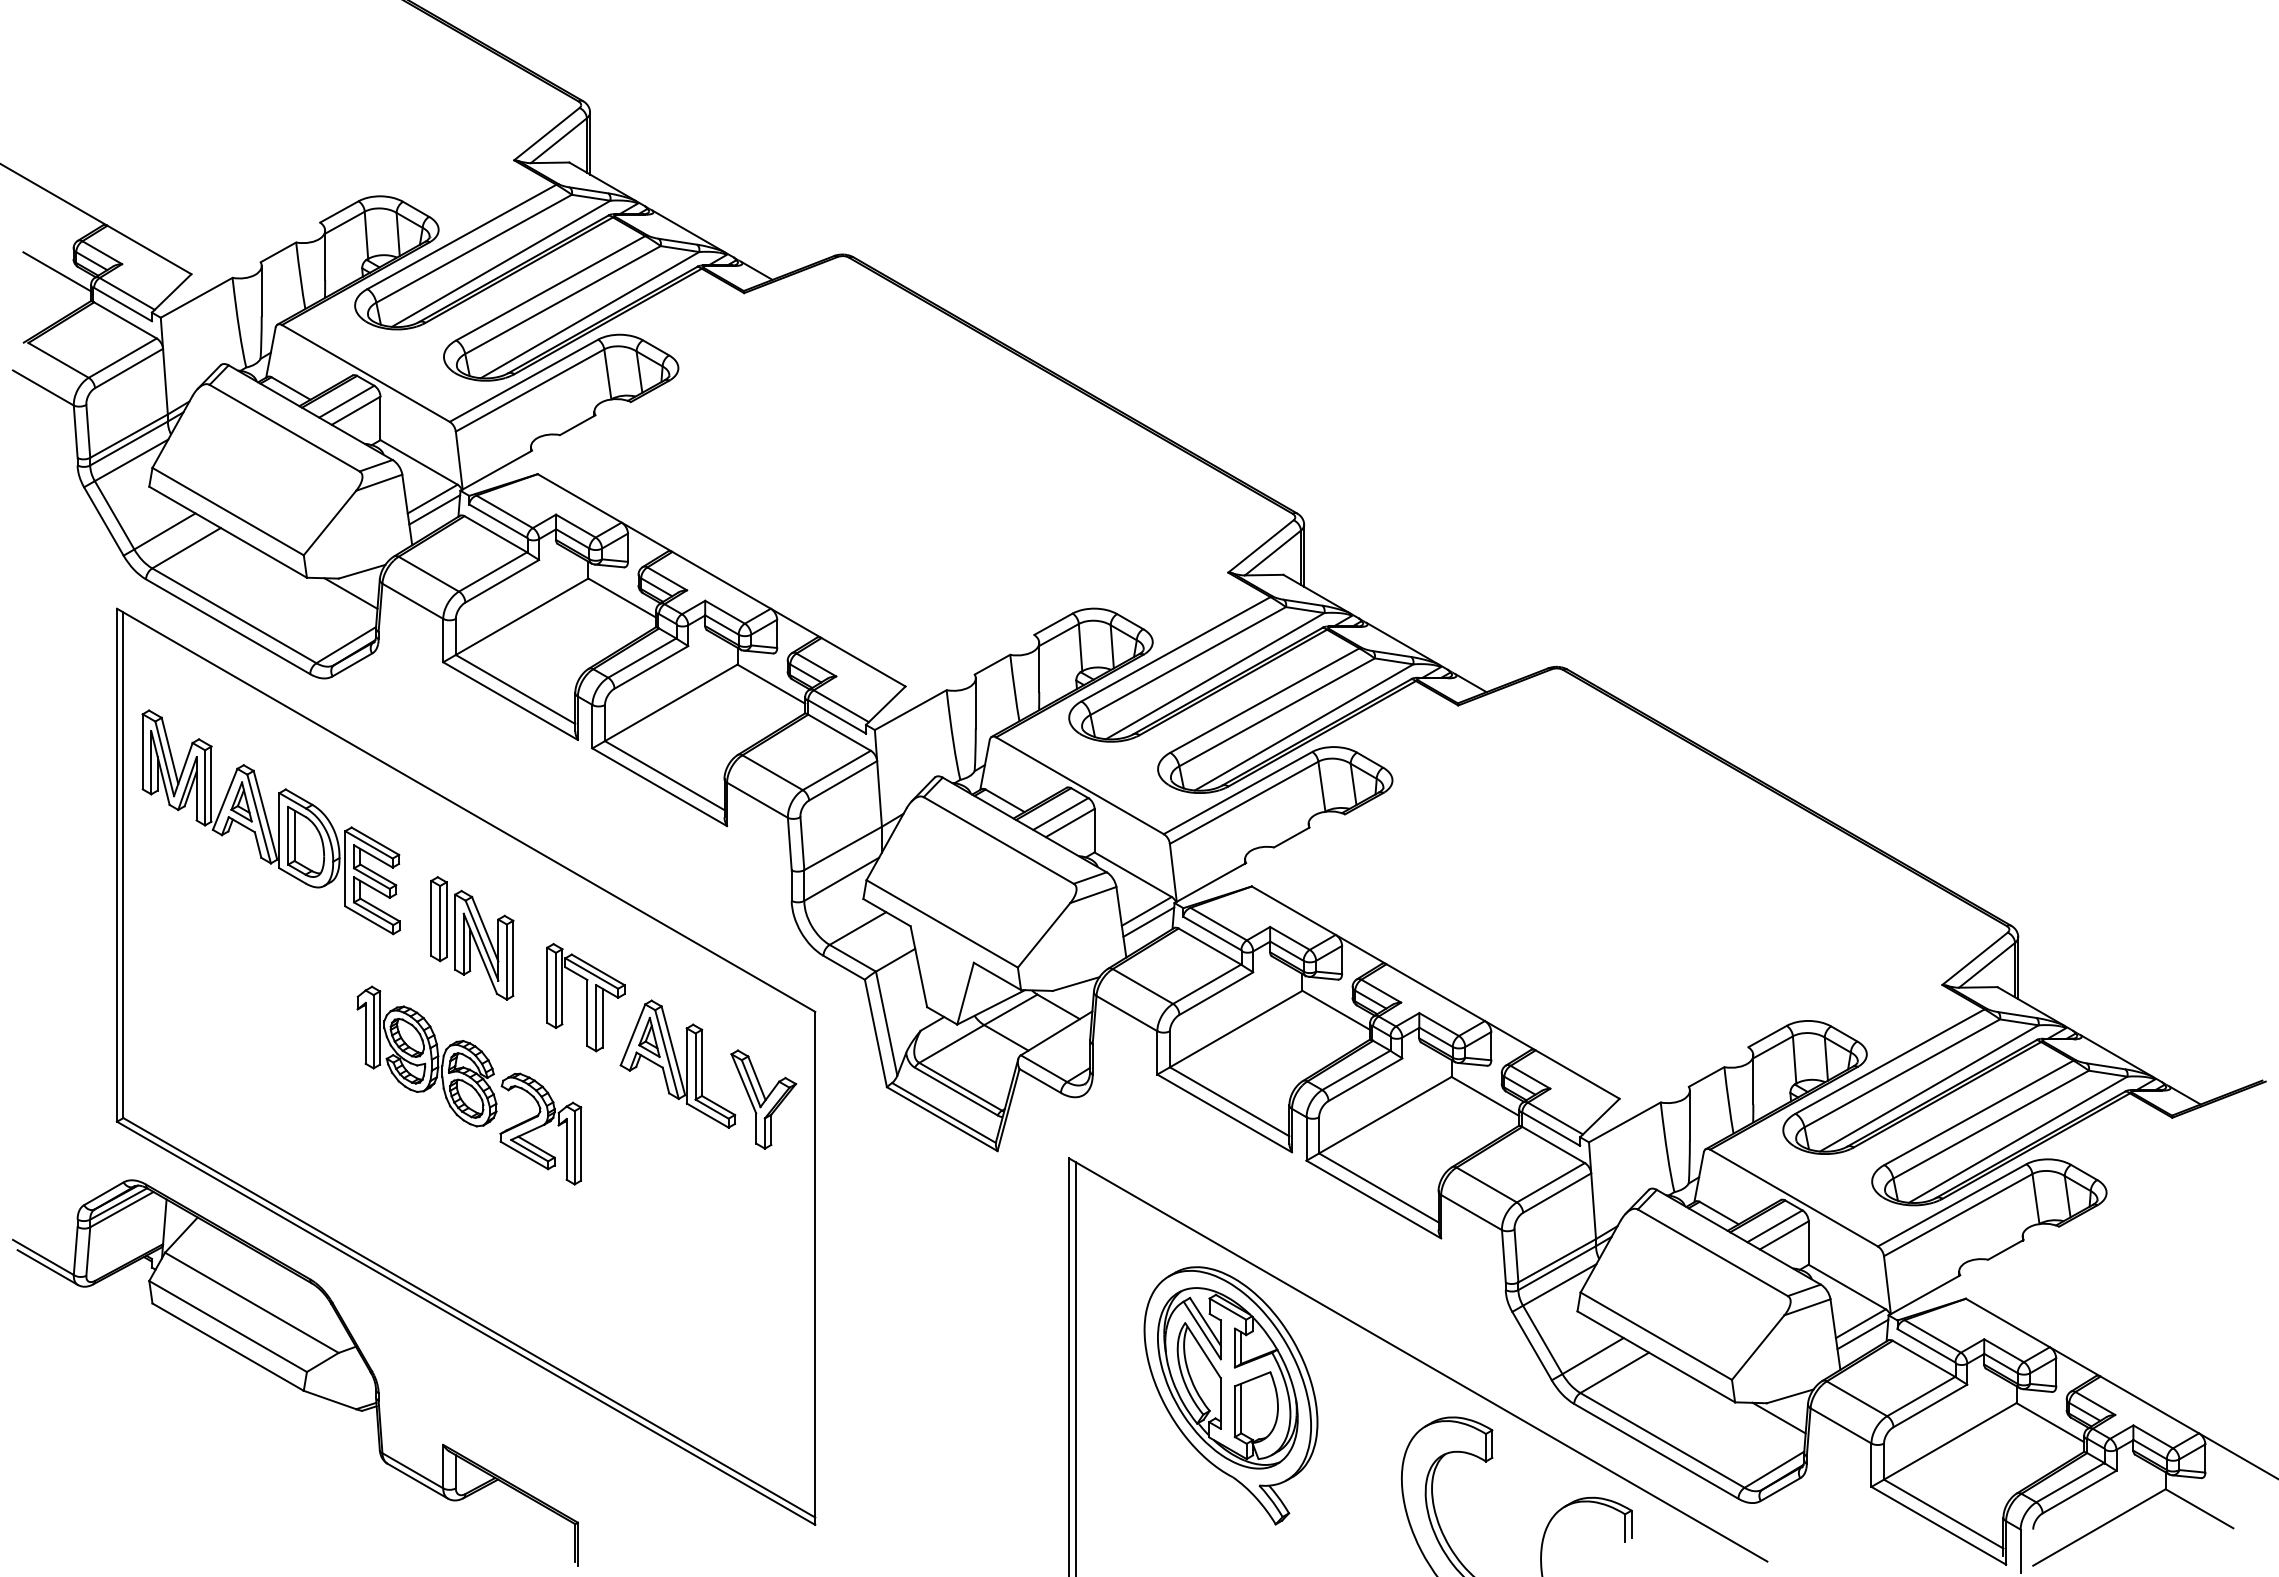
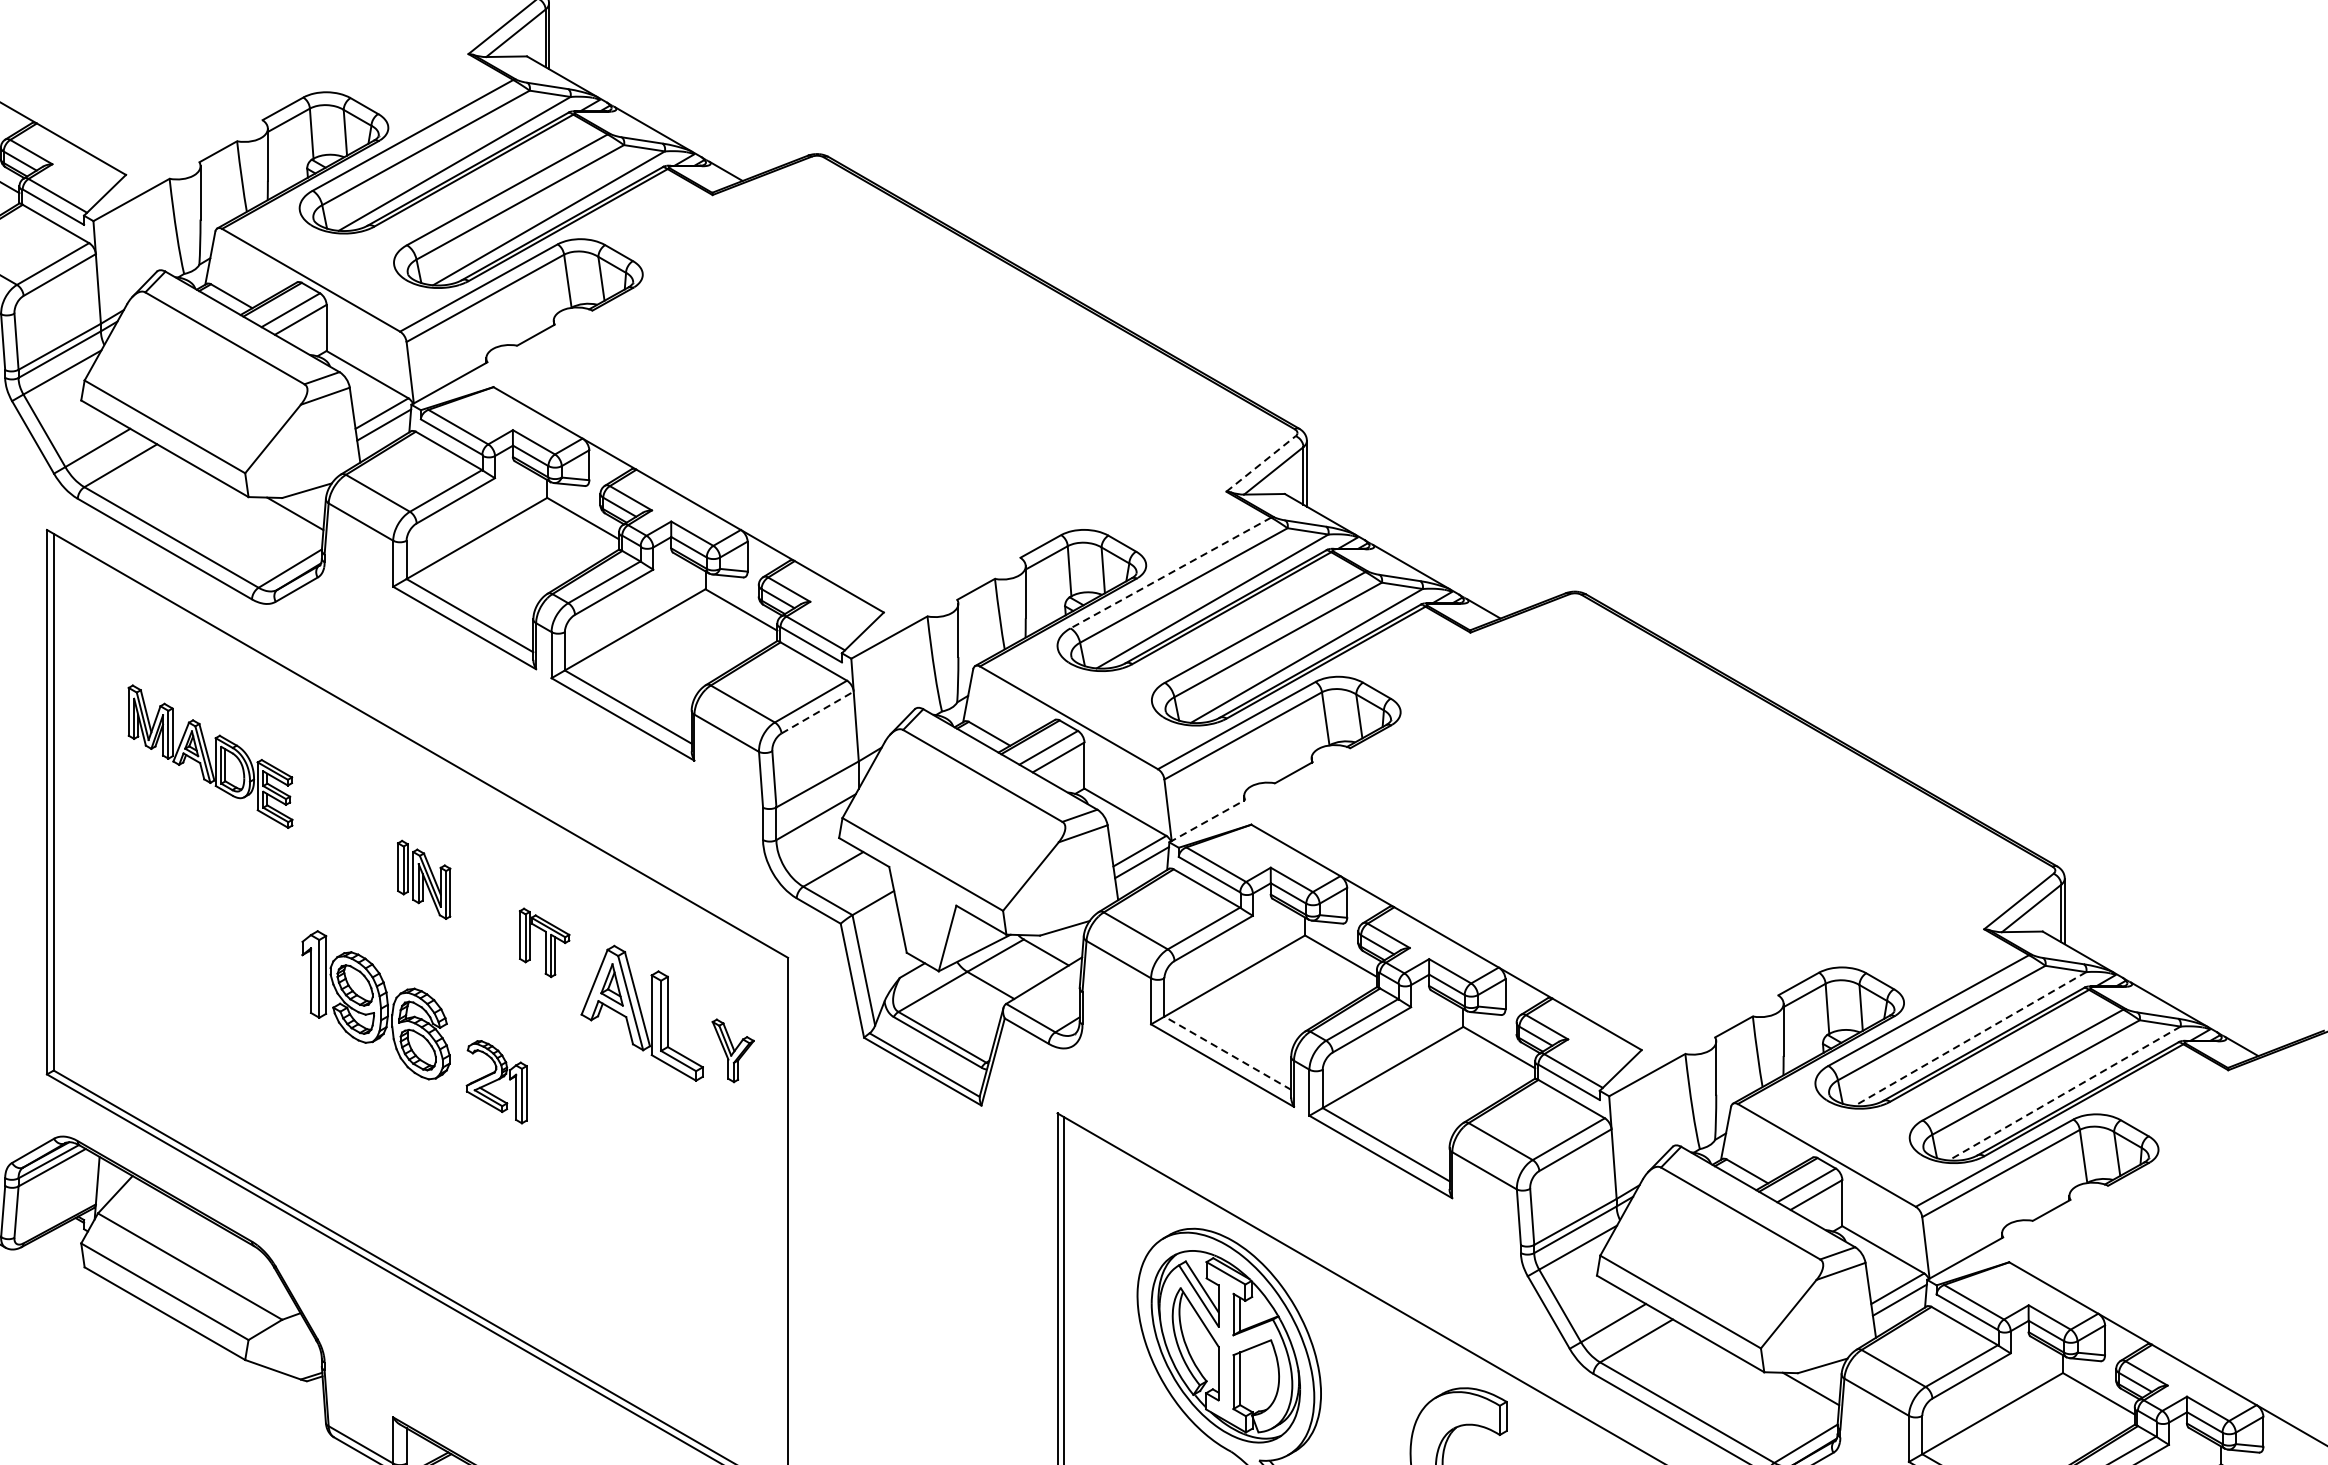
line: (1260, 546) -> (1260, 463), solid -> dashed
line: (1176, 649) -> (1171, 573), solid -> dashed
line: (843, 780) -> (818, 712), solid -> dashed
part: (270, 822) -> (209, 756), size x0.6
line: (1210, 883) -> (1207, 821), solid -> dashed
part: (472, 938) -> (424, 879), size x0.6
part: (585, 997) -> (544, 942), size x0.6
line: (1928, 1088) -> (1969, 1039), solid -> dashed
part: (763, 1099) -> (733, 1050), size x0.6
line: (1229, 1101) -> (1227, 1052), solid -> dashed
part: (540, 1128) -> (496, 1081), size x0.7
line: (2017, 1139) -> (2063, 1093), solid -> dashed

